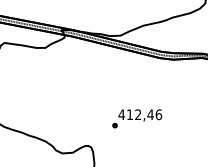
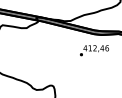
text: (137, 118) -> (94, 50), moved

